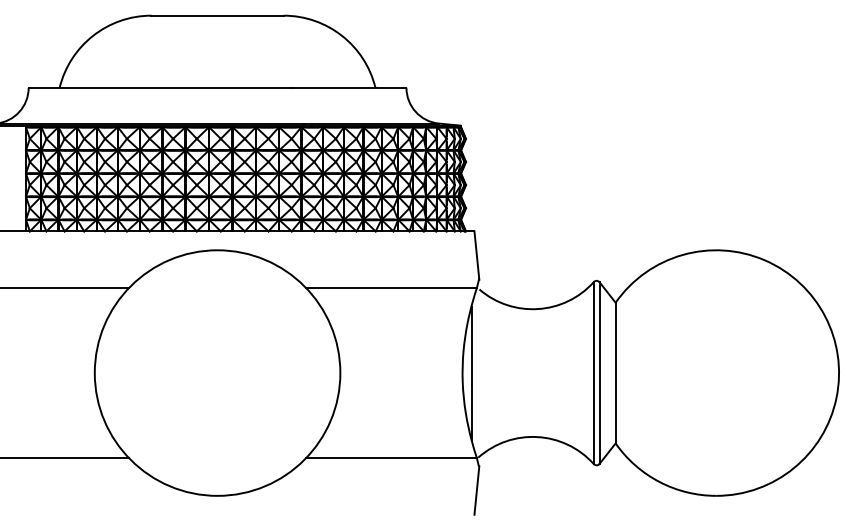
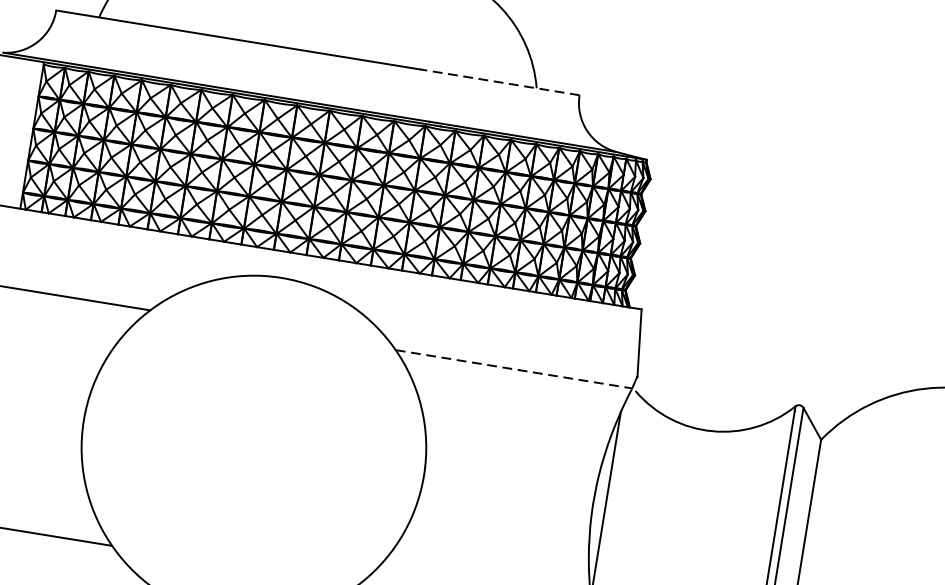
line: (348, 87) -> (499, 81), solid -> dashed
line: (392, 288) -> (515, 370), solid -> dashed

